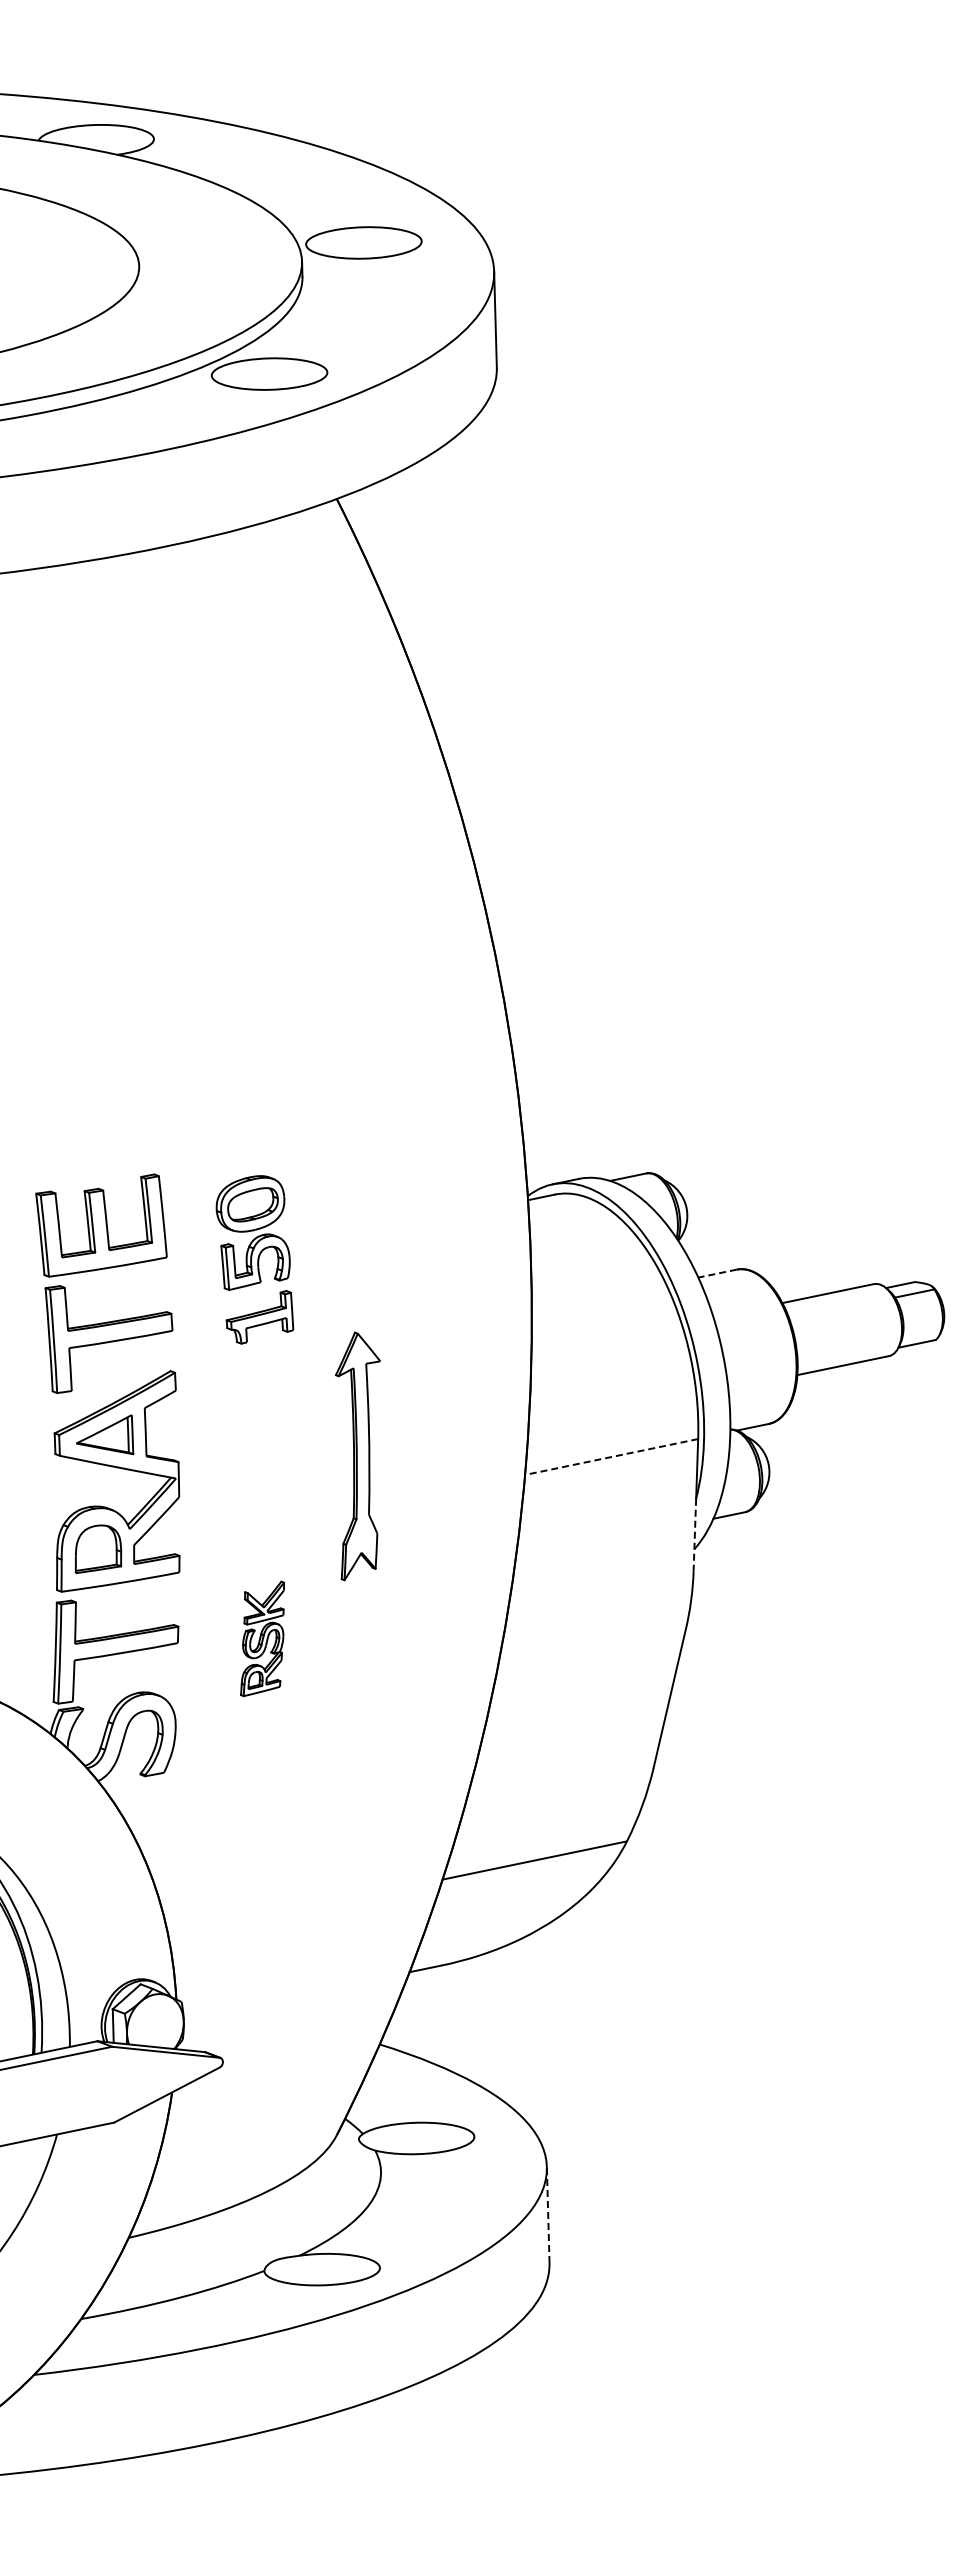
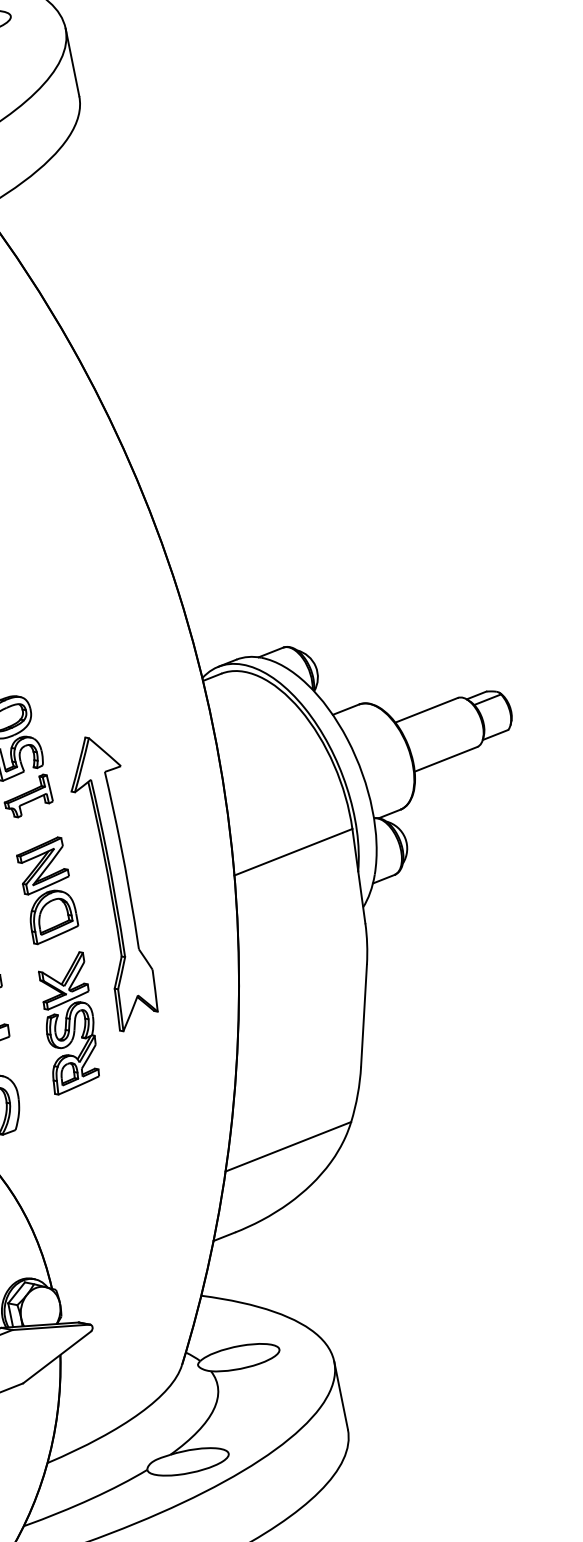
line: (717, 1273) -> (345, 709), dashed -> solid
part: (264, 1451) -> (47, 890), added
part: (357, 1456) -> (113, 882), size x1.67
line: (611, 1457) -> (293, 852), dashed -> solid
line: (694, 1535) -> (361, 897), dashed -> solid
part: (262, 1638) -> (68, 1023), size x1.67
line: (548, 2214) -> (341, 1395), dashed -> solid

